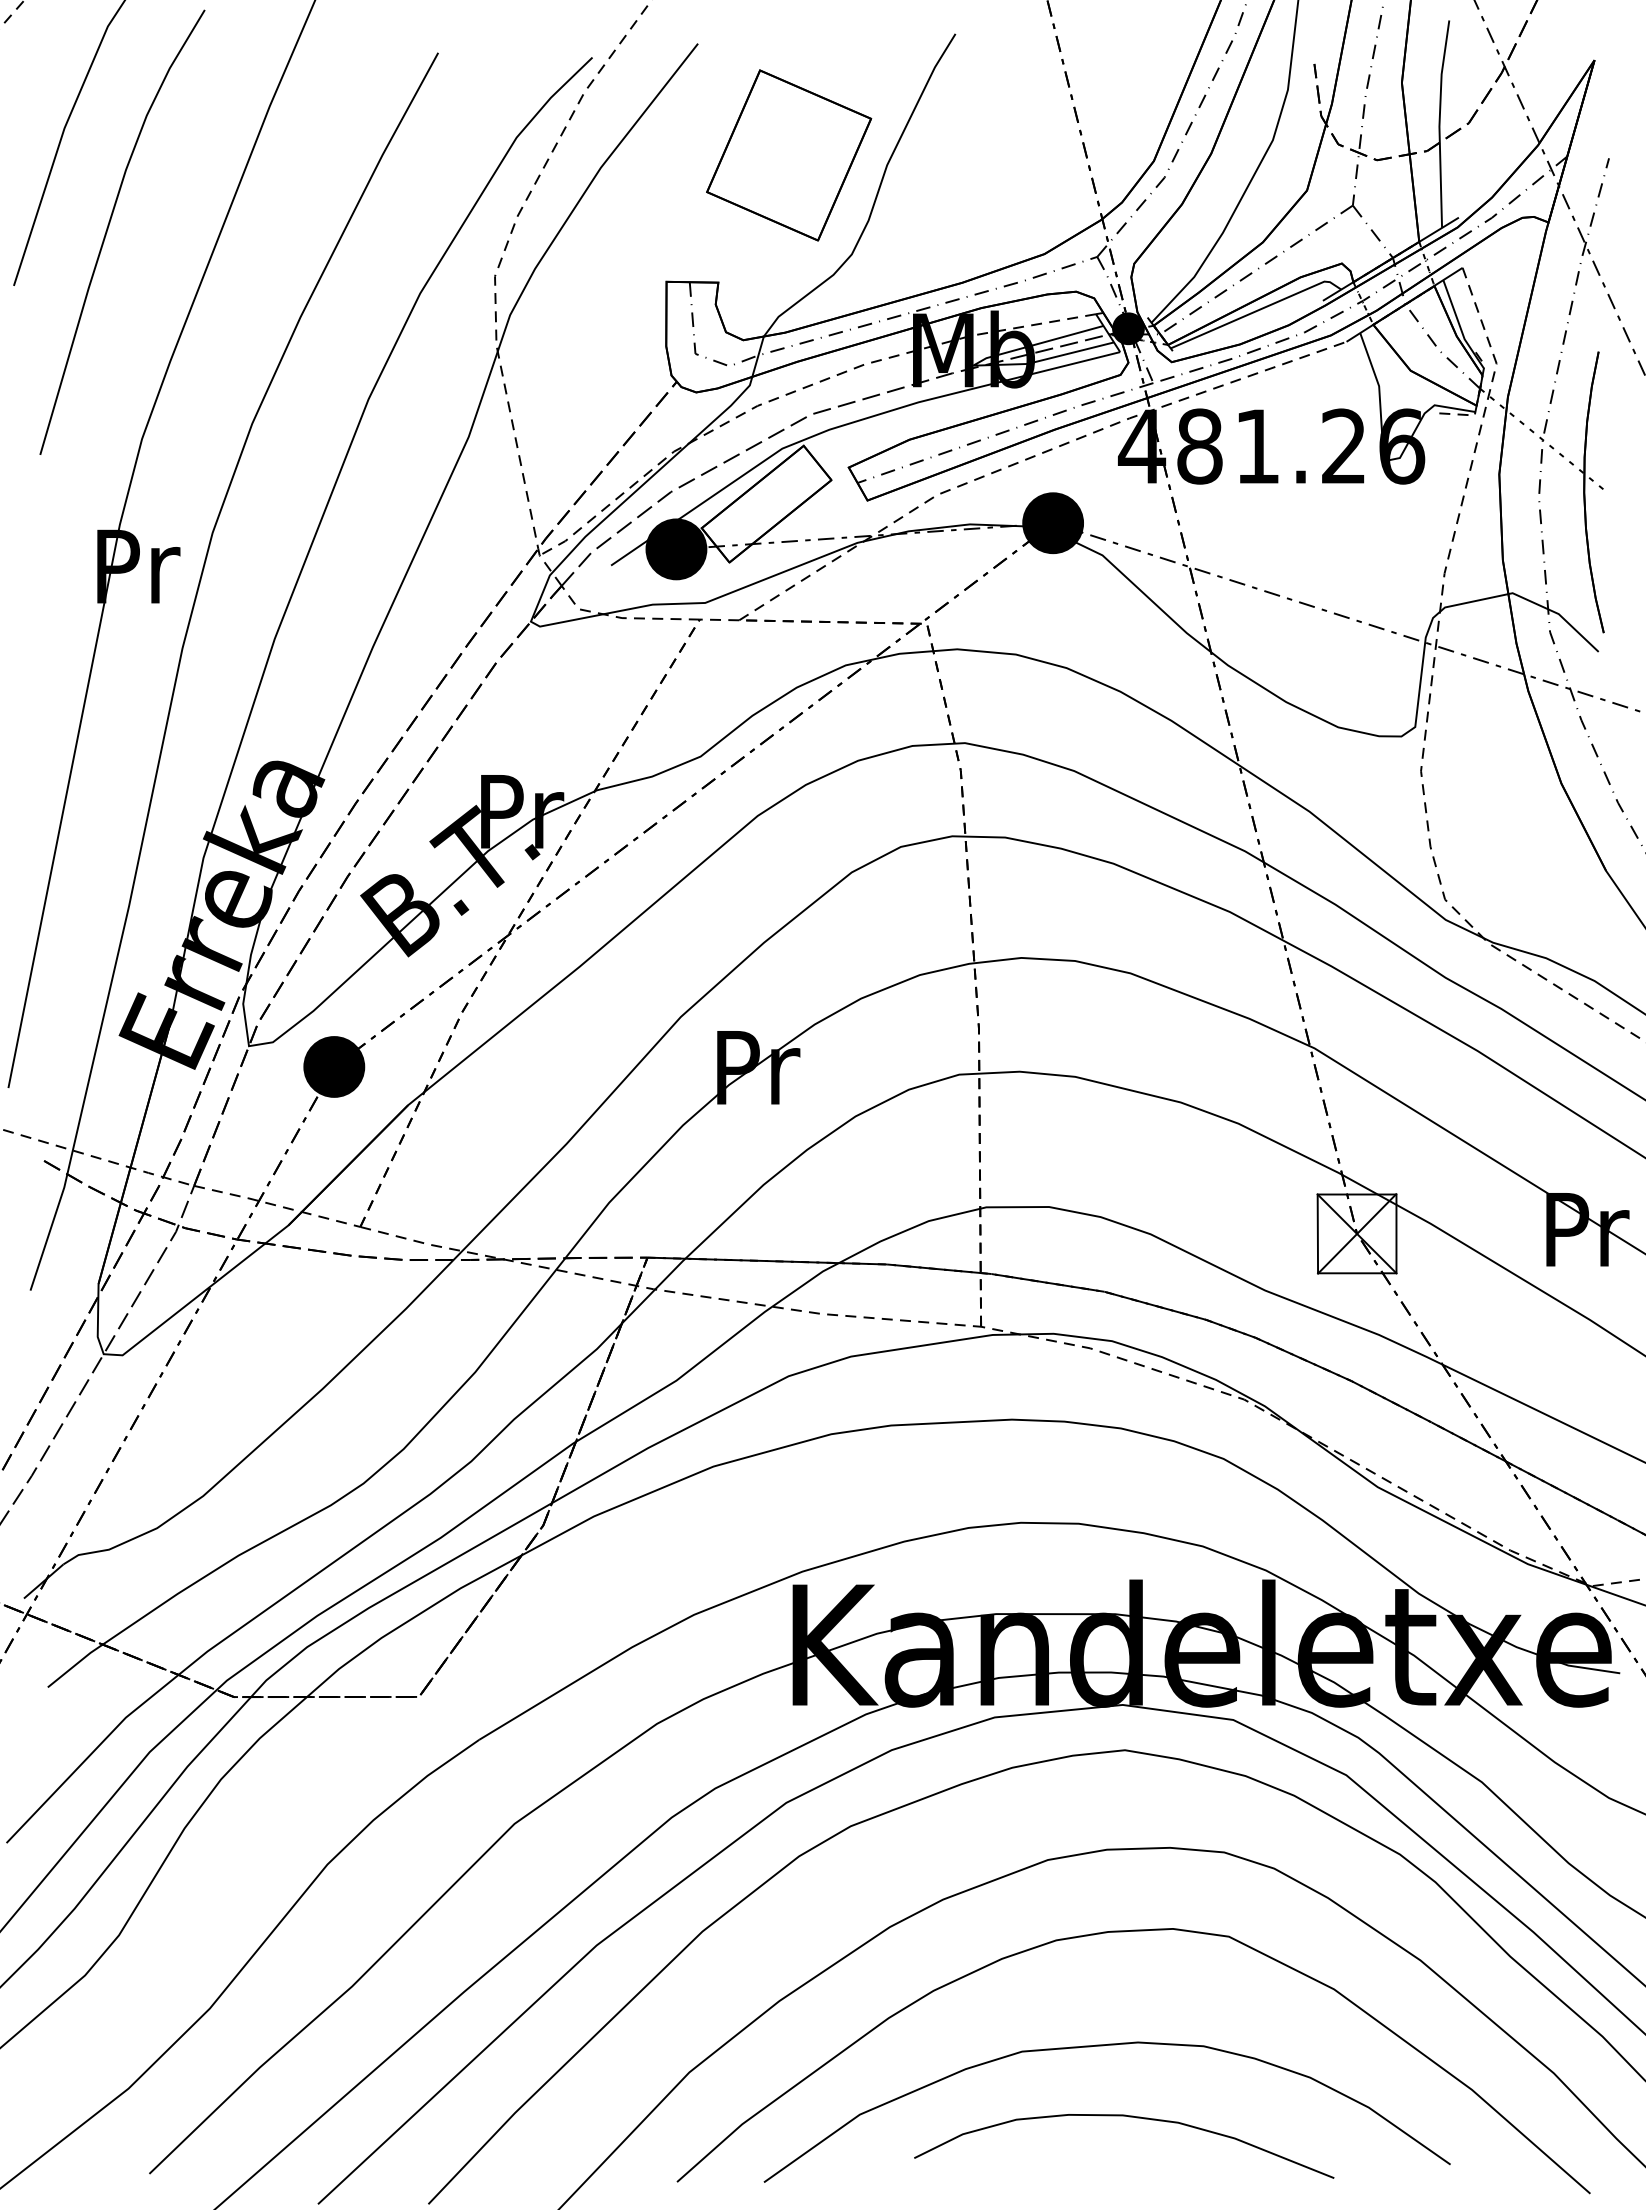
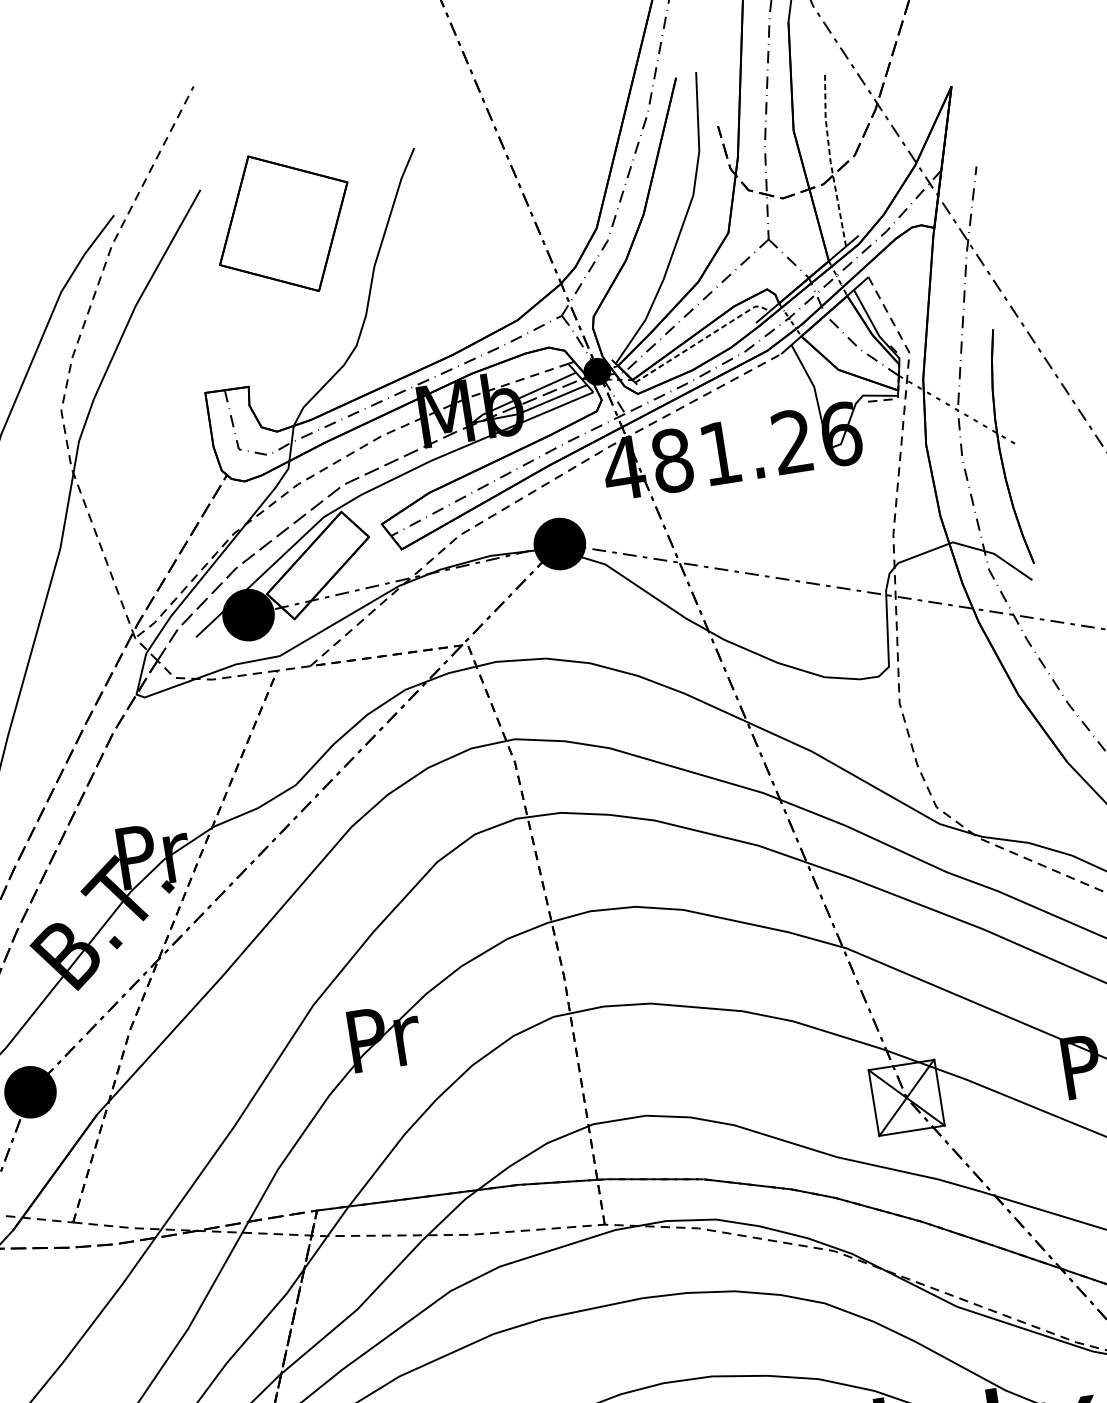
line: (1439, 123) -> (830, 159), solid -> dashed
part: (789, 155) -> (284, 223), moved
line: (1257, 310) -> (702, 339), solid -> dashed

